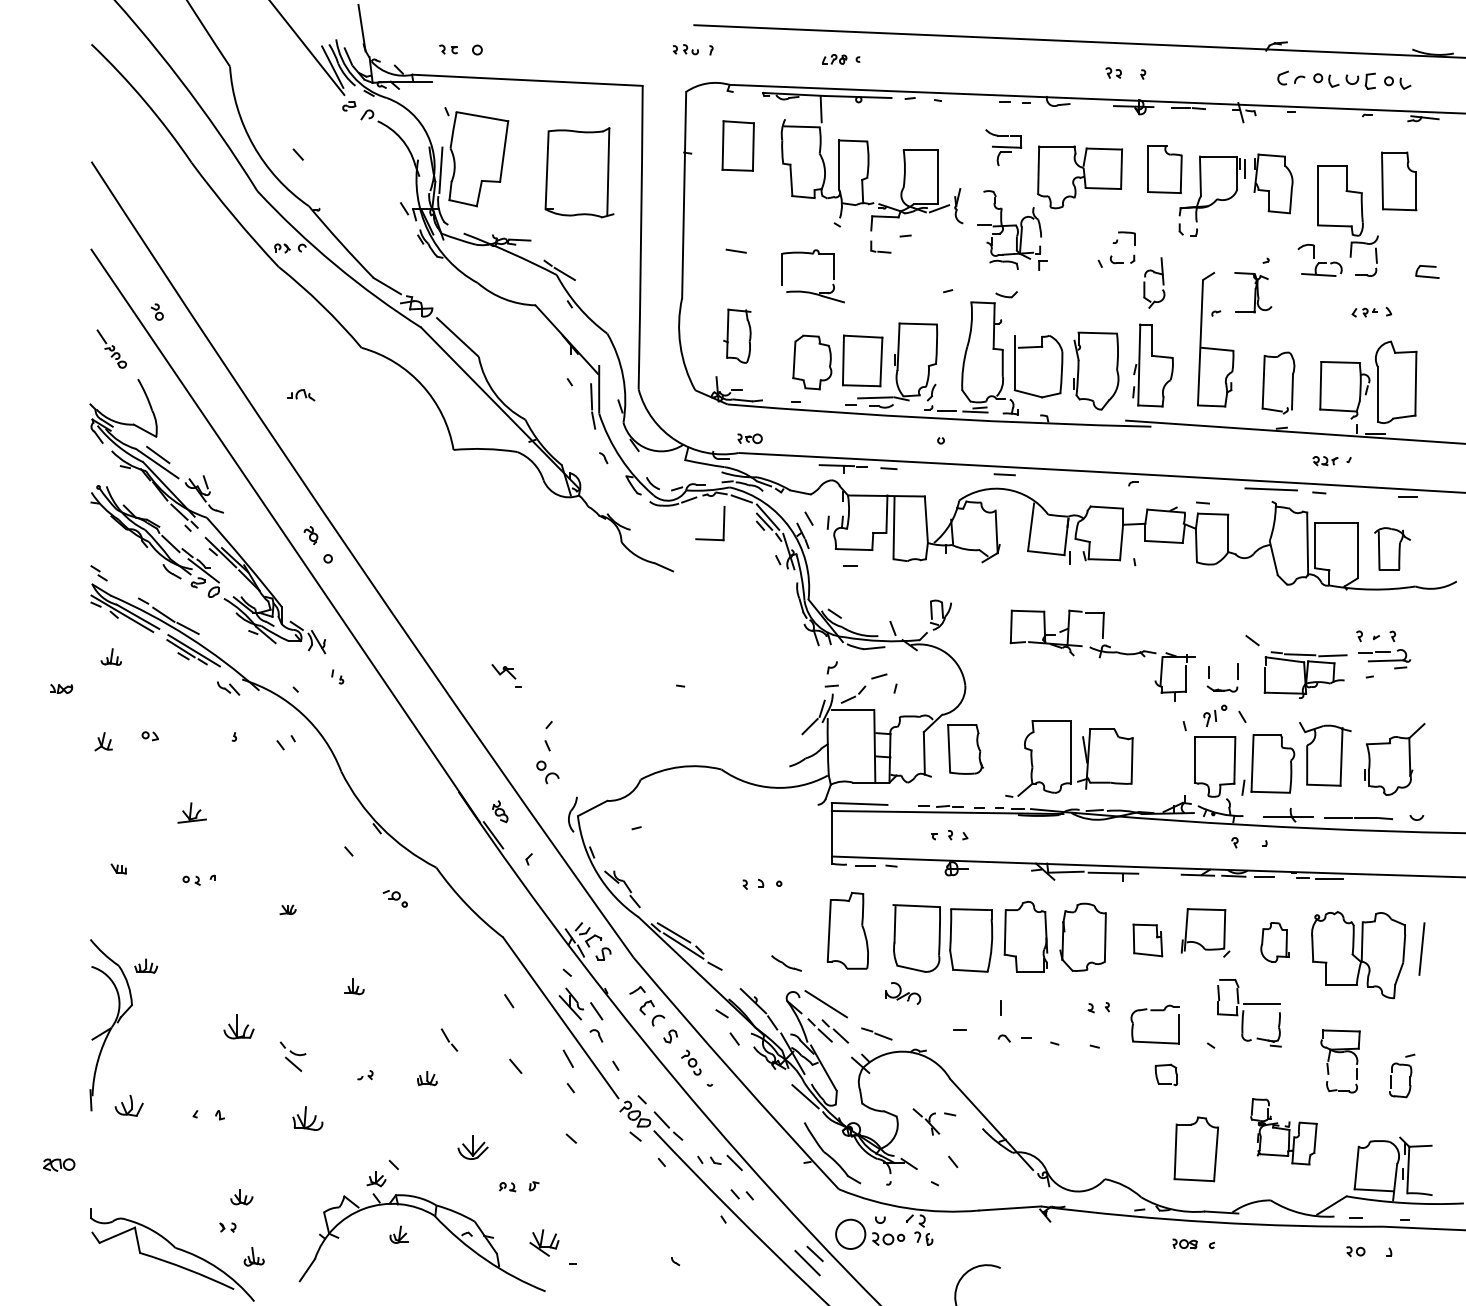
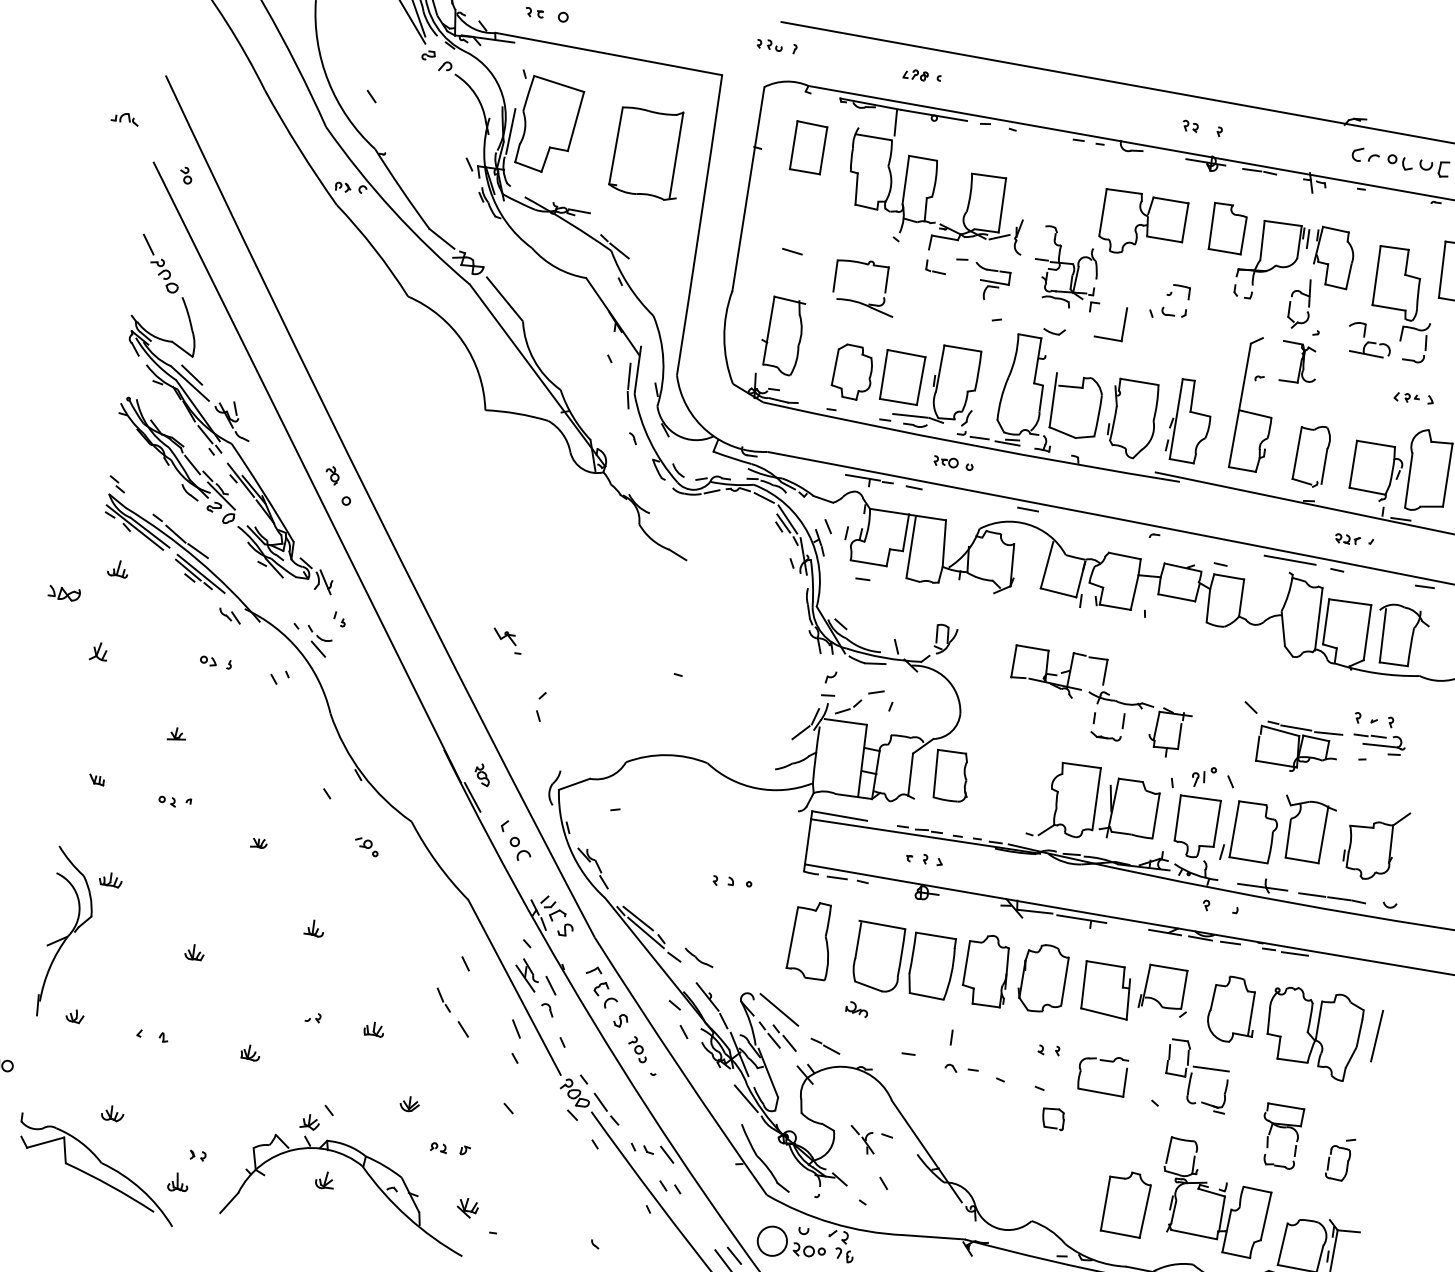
part: (1003, 147) -> (991, 282), moved
part: (1162, 282) -> (1308, 304), moved
part: (156, 311) -> (185, 174), moved
part: (737, 336) -> (782, 336), size x1.43
part: (111, 348) -> (160, 263), size x1.43
part: (301, 395) -> (125, 119), moved
part: (749, 438) -> (945, 461), moved
part: (723, 523) -> (1123, 324), moved
part: (1392, 548) -> (1402, 635), size x1.43
part: (61, 688) -> (64, 593), size x1.43
part: (1218, 688) -> (1101, 735), moved
part: (149, 736) -> (207, 661), moved
part: (1069, 758) -> (1094, 805), moved
part: (547, 772) -> (520, 849), moved
part: (191, 812) -> (176, 733), size x0.62
part: (1147, 940) -> (1106, 990), size x1.67
part: (1274, 942) -> (1231, 1009), size x1.67
part: (786, 963) -> (698, 957), moved
part: (902, 992) -> (856, 1008), size x0.62
part: (239, 1026) -> (195, 952), size x0.62
part: (449, 1039) -> (443, 999), moved
part: (292, 1056) -> (318, 641), moved
part: (1166, 1066) -> (1054, 1110), moved
part: (129, 1106) -> (75, 1016), size x0.62
part: (308, 1118) -> (250, 1052), size x0.62
part: (1283, 1131) -> (1215, 1198), size x1.67
part: (472, 1147) -> (409, 1103), size x0.62
part: (241, 1197) -> (112, 1113), moved
part: (227, 1227) -> (197, 1155), moved
part: (544, 1242) -> (467, 1207), size x0.71

